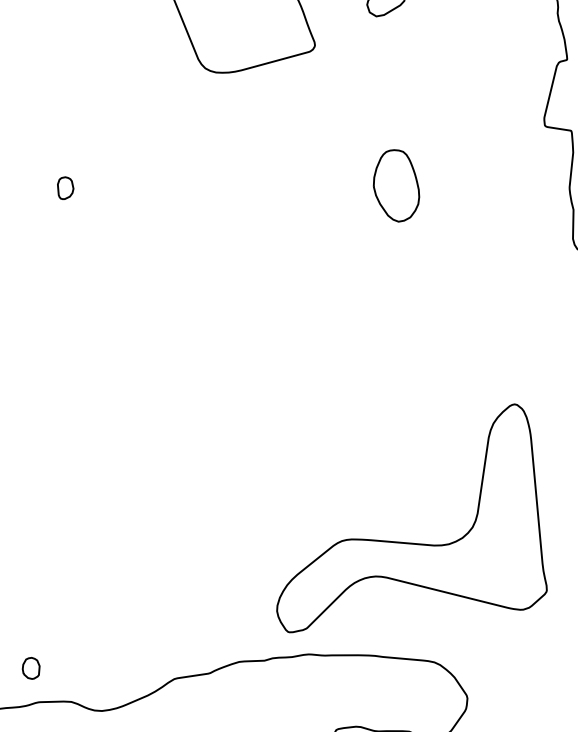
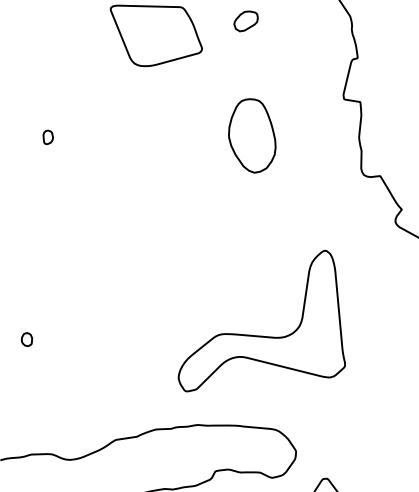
part: (396, 185) -> (252, 135), size x1.67
part: (411, 541) -> (261, 335), moved
part: (32, 668) -> (27, 339), moved

